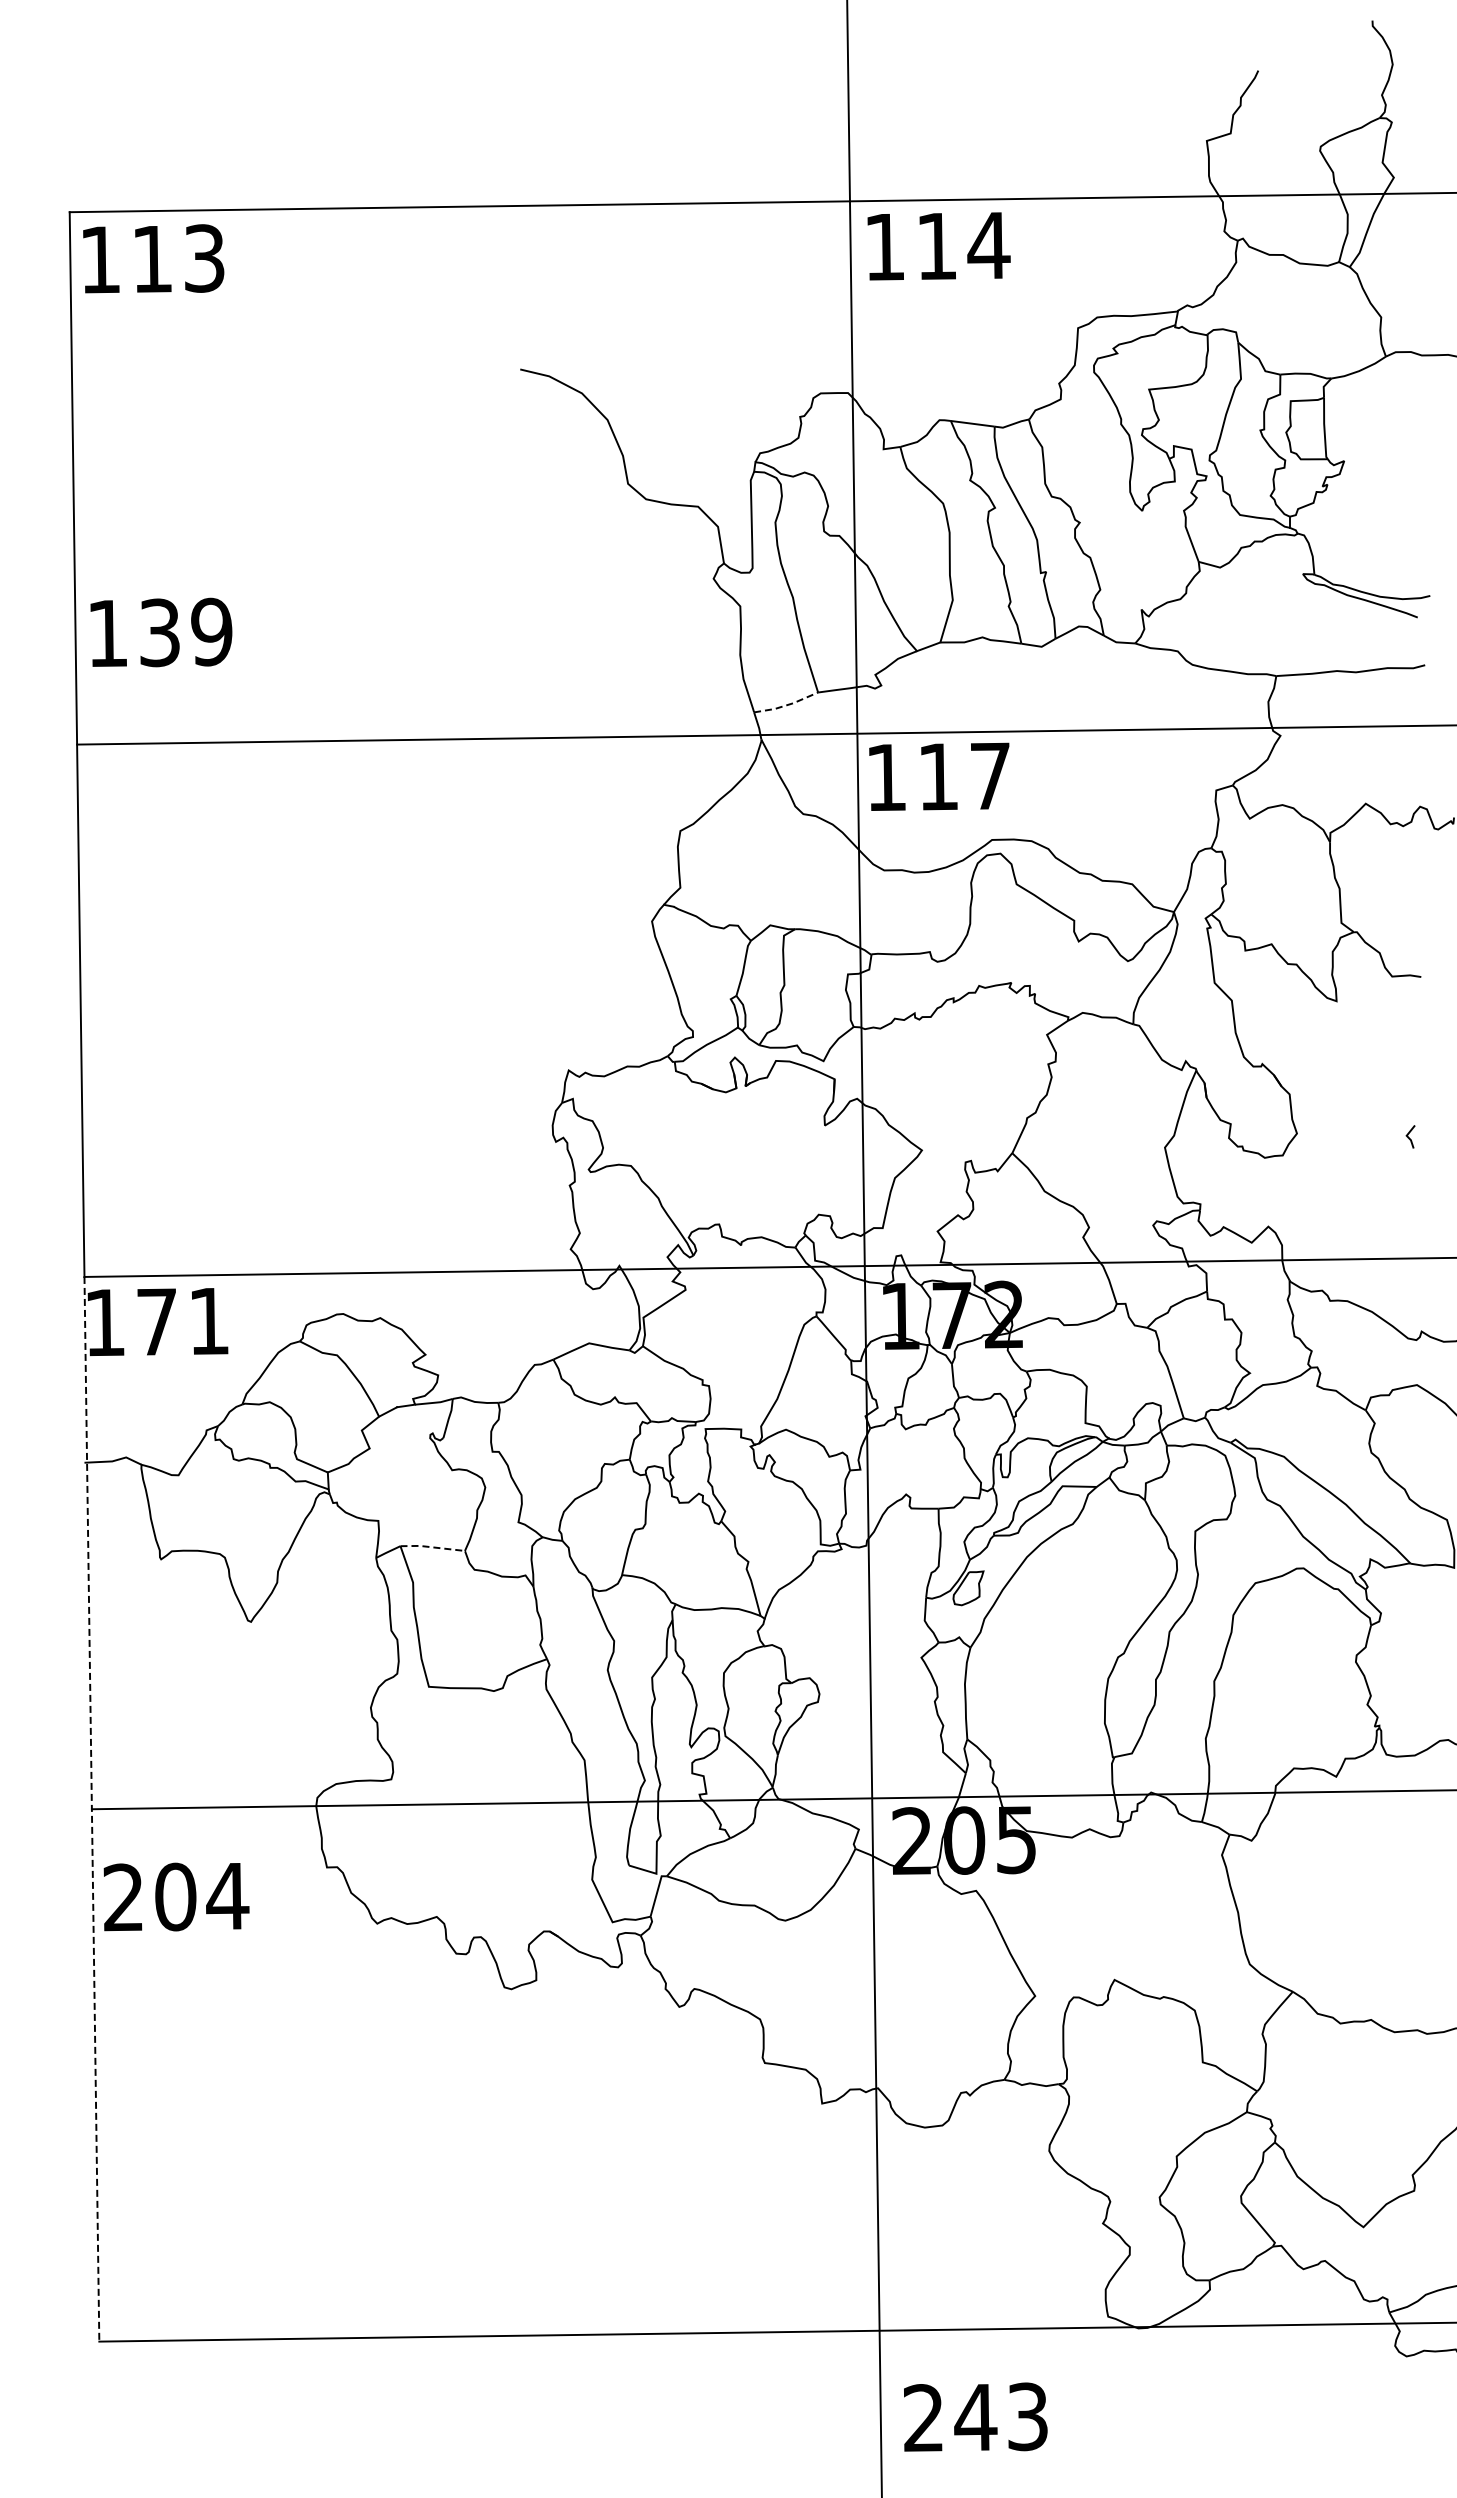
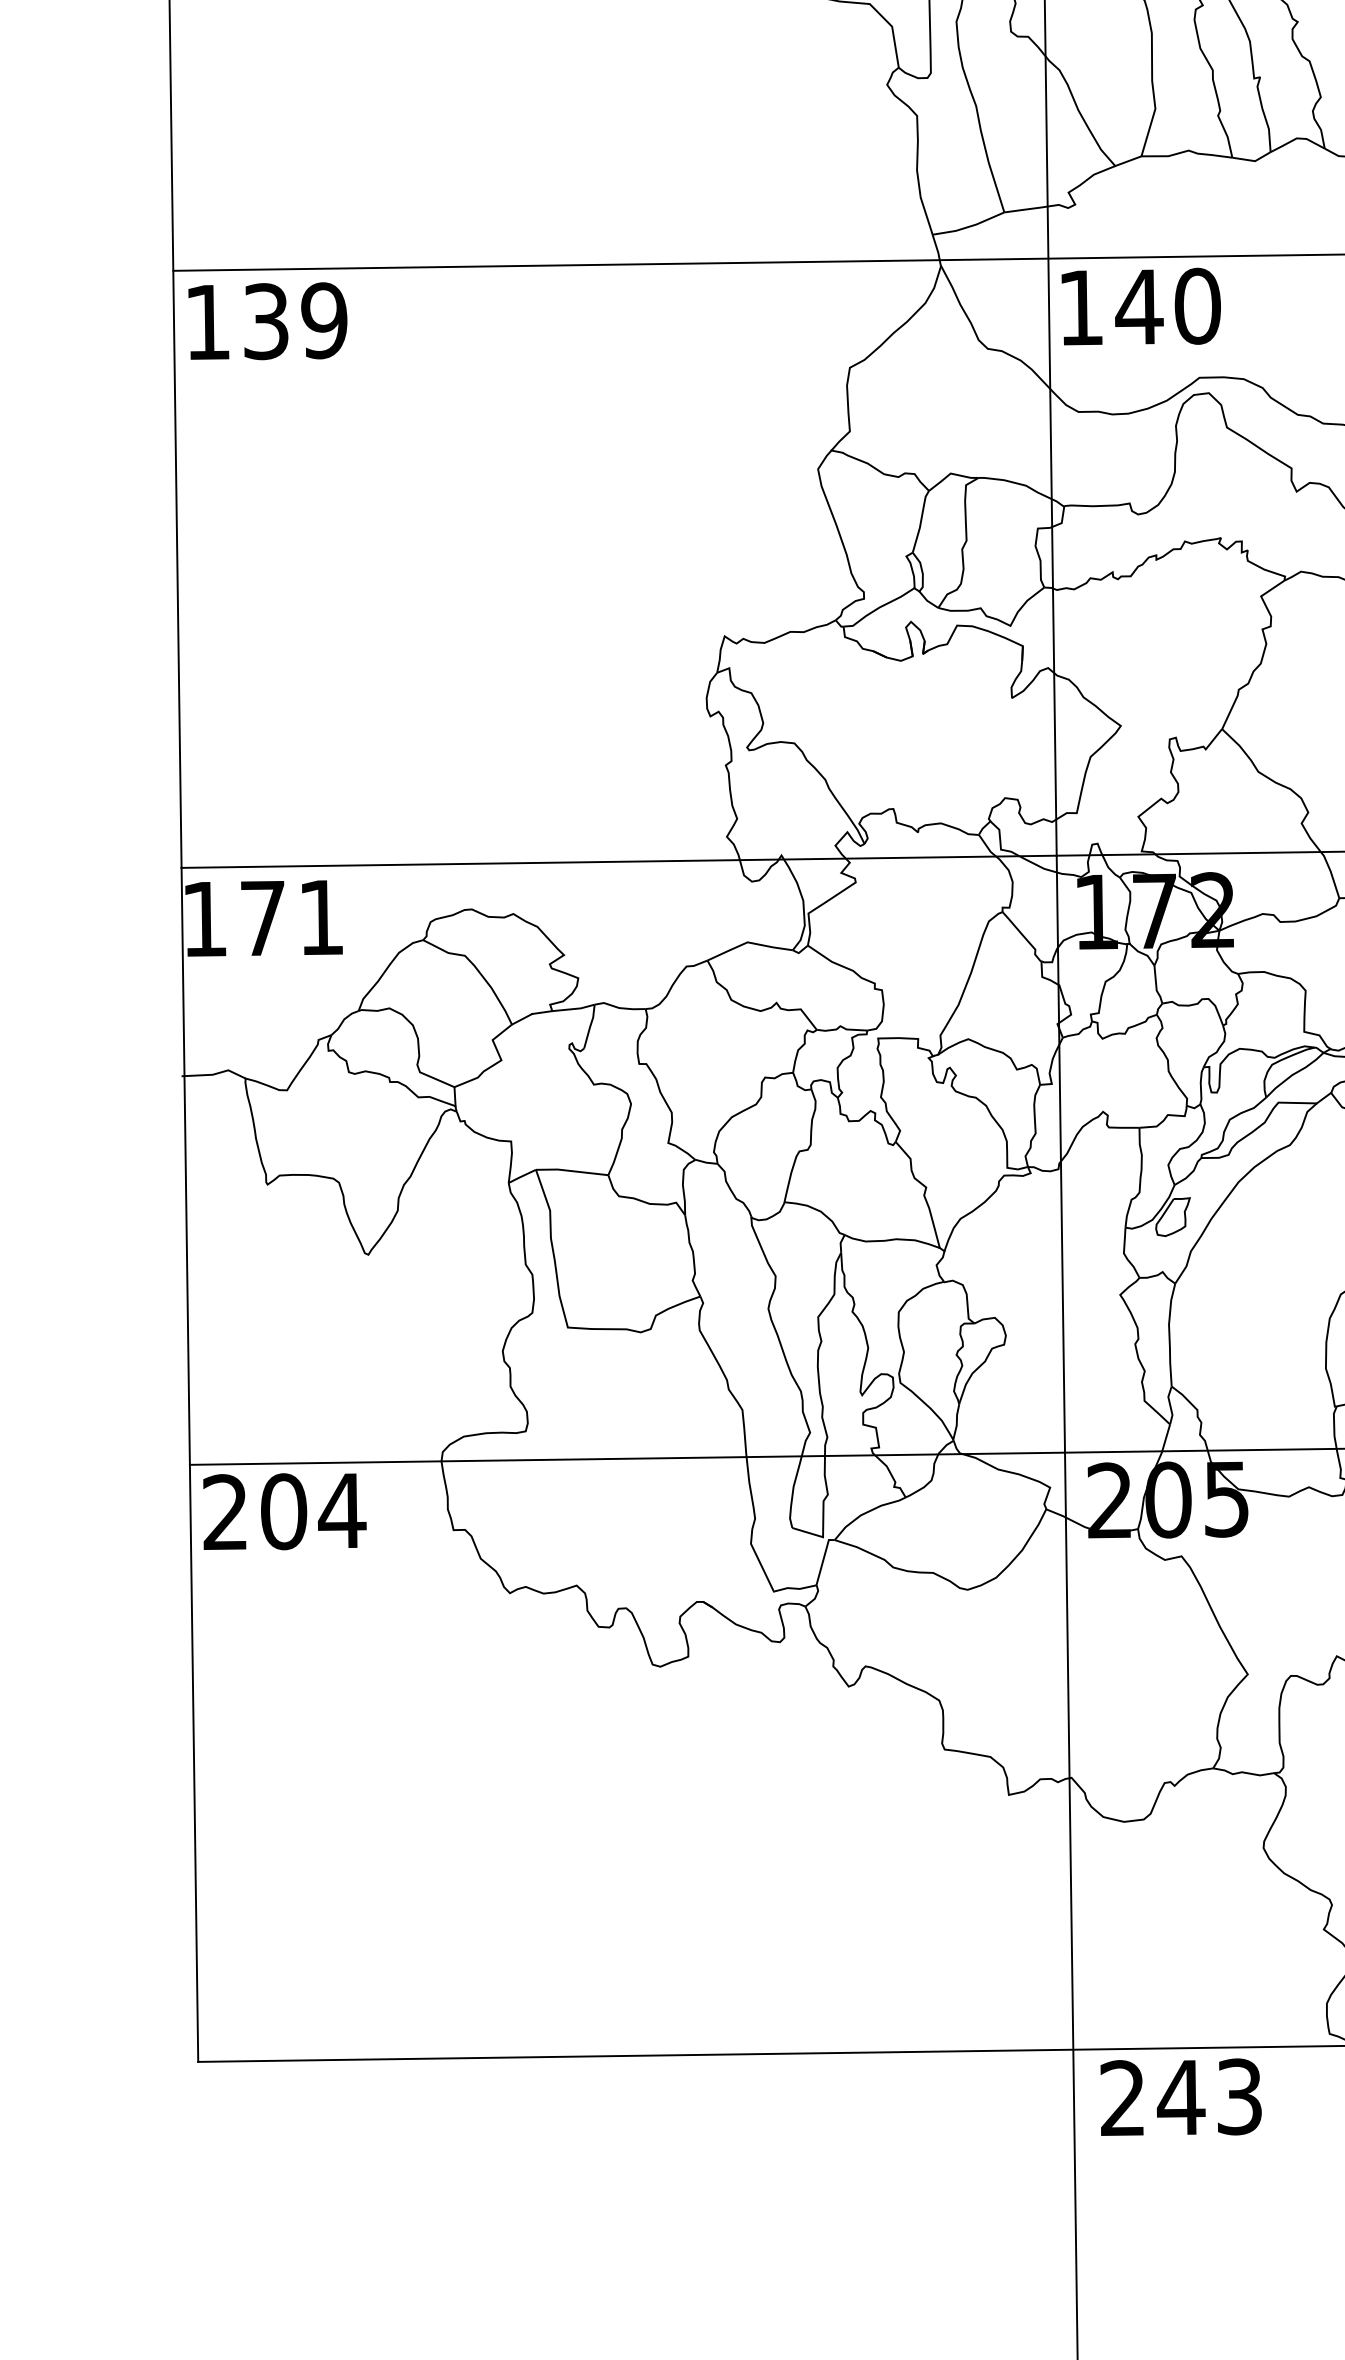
text: (161, 632) -> (267, 321), moved
line: (786, 705) -> (968, 227), dashed -> solid
text: (963, 775) -> (1167, 305), 117 -> 140
line: (432, 1547) -> (571, 1171), dashed -> solid
line: (91, 1809) -> (189, 1465), dashed -> solid
text: (176, 1896) -> (284, 1511), moved
text: (975, 2416) -> (1180, 2096), moved

